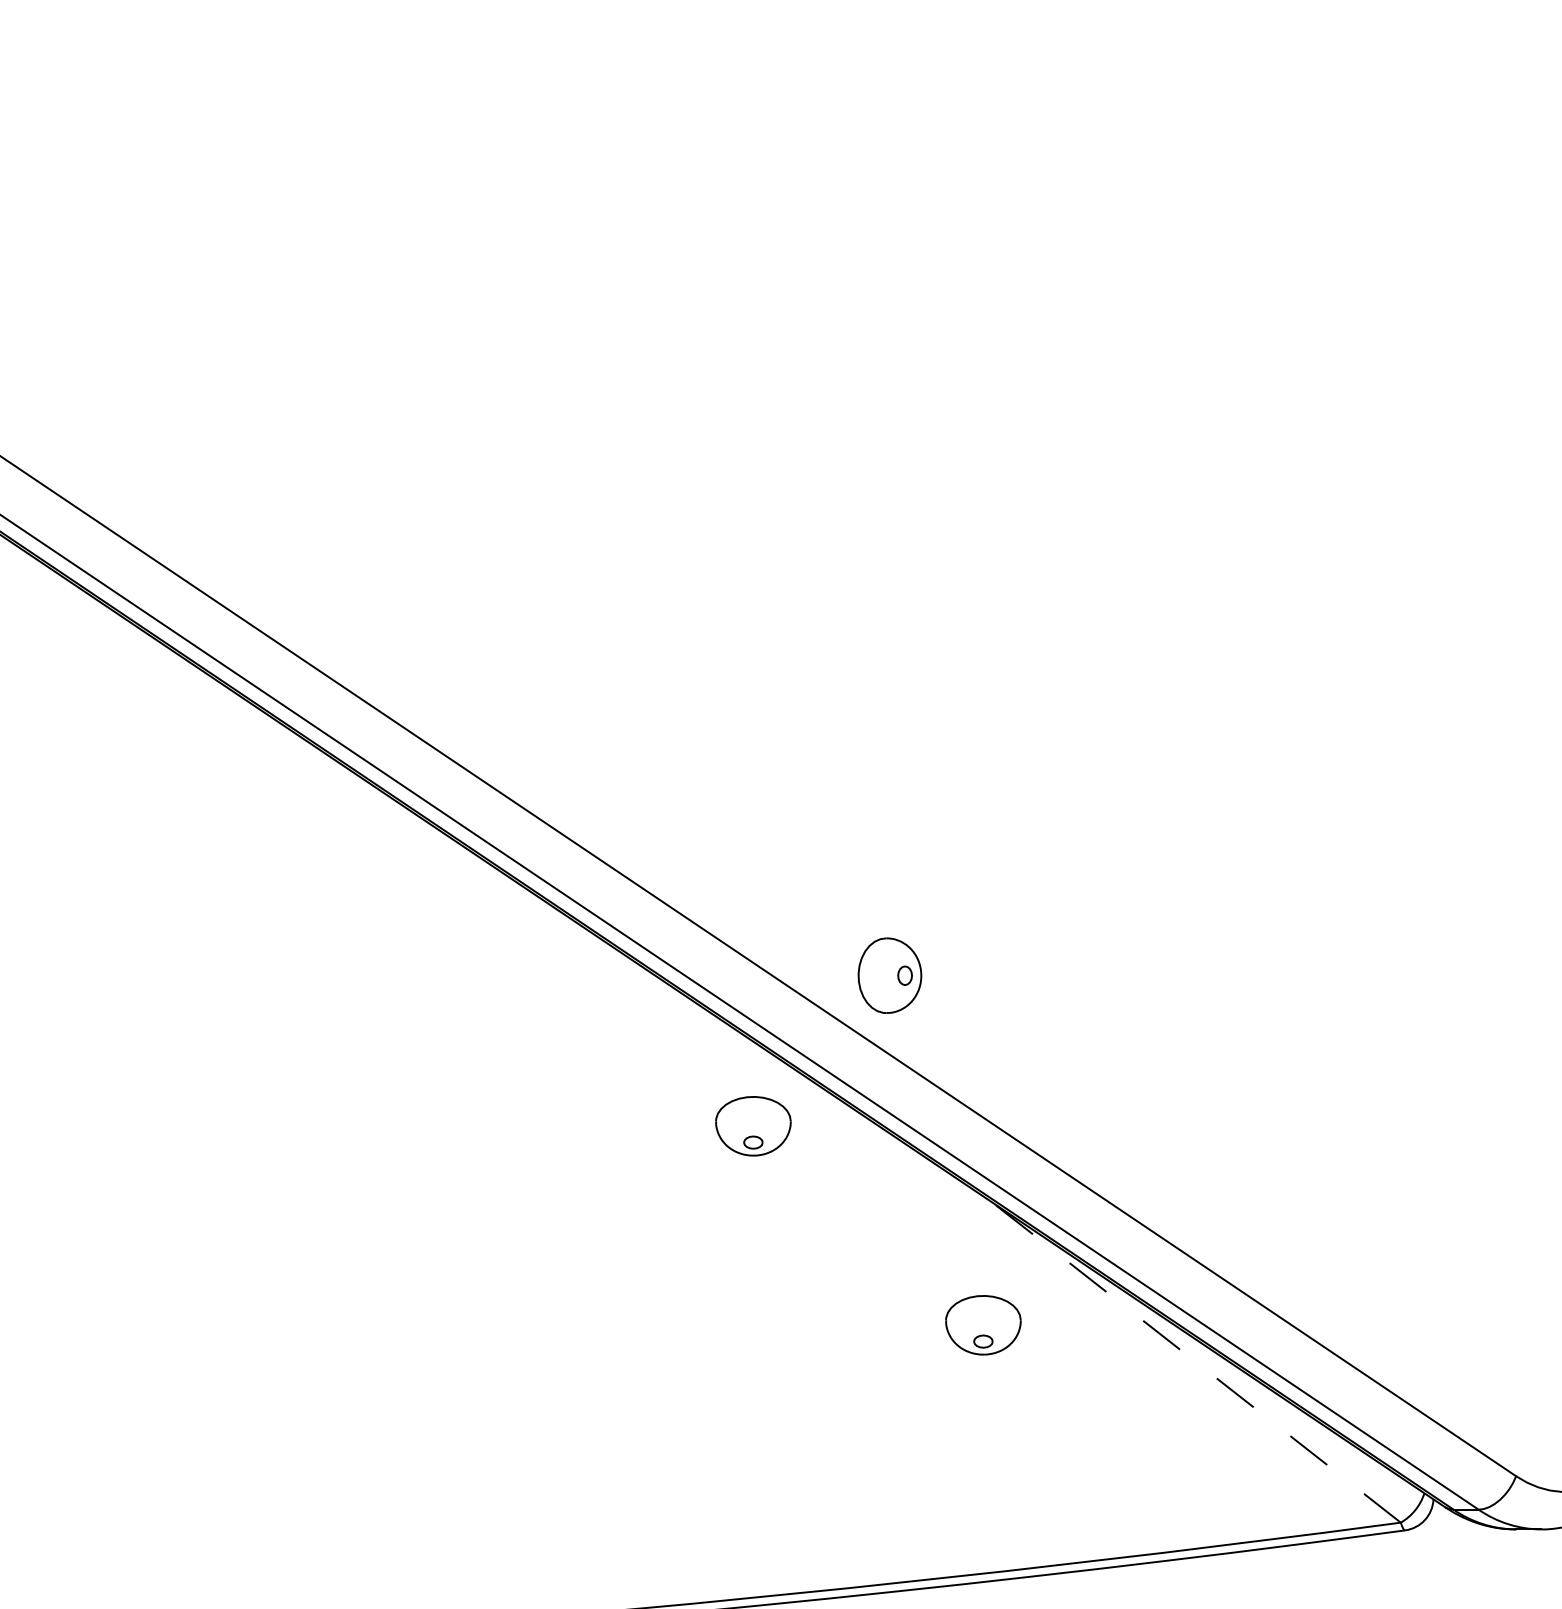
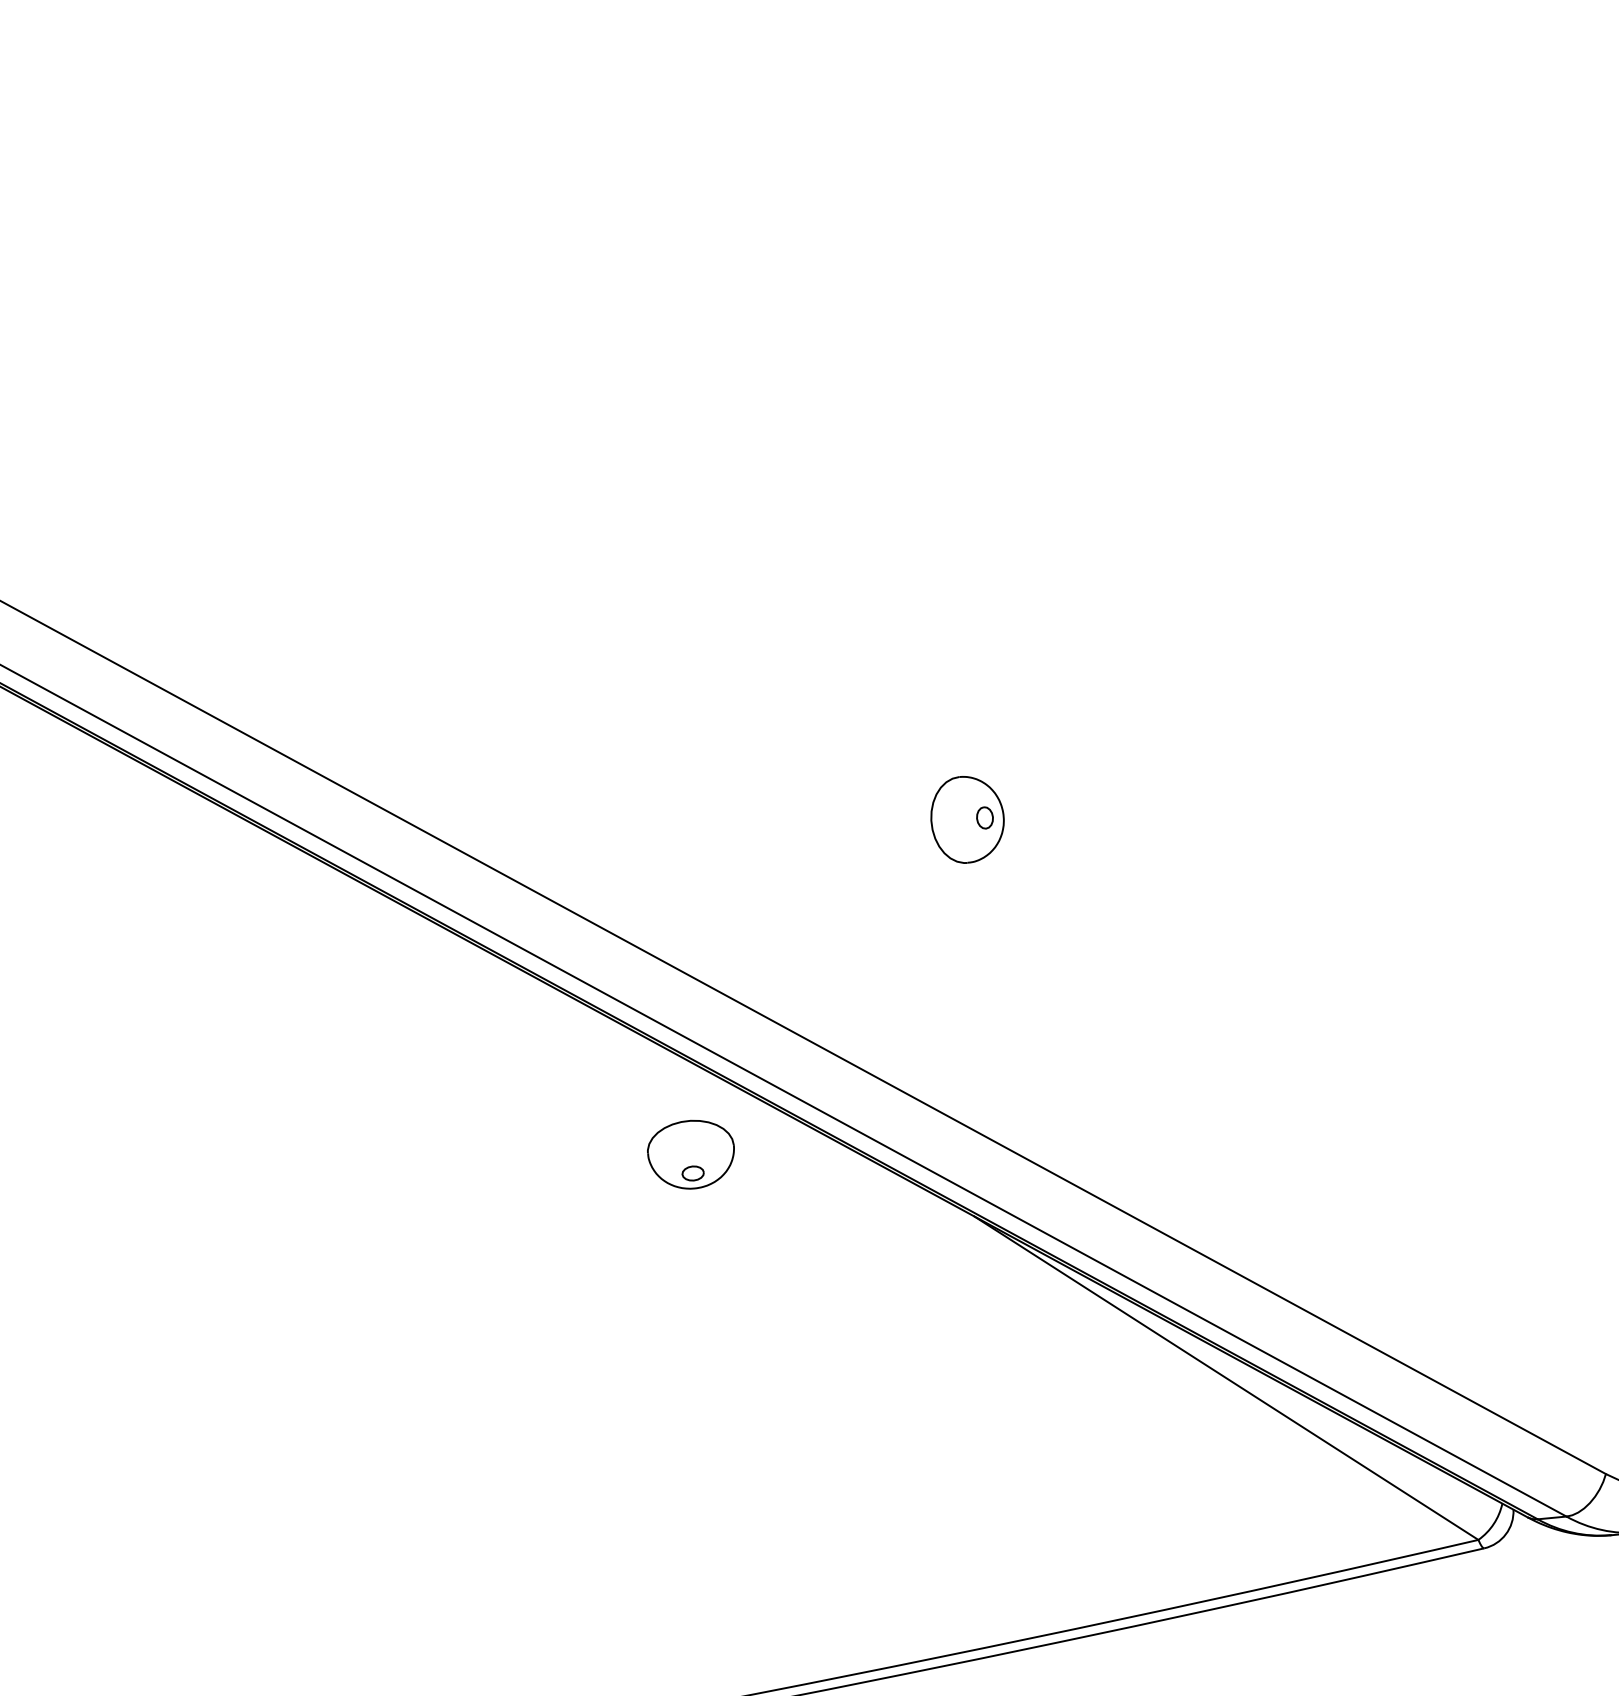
part: (889, 975) -> (967, 819), moved
part: (983, 1325) -> (977, 1358), removed
line: (1196, 1362) -> (1226, 1378), dashed -> solid

